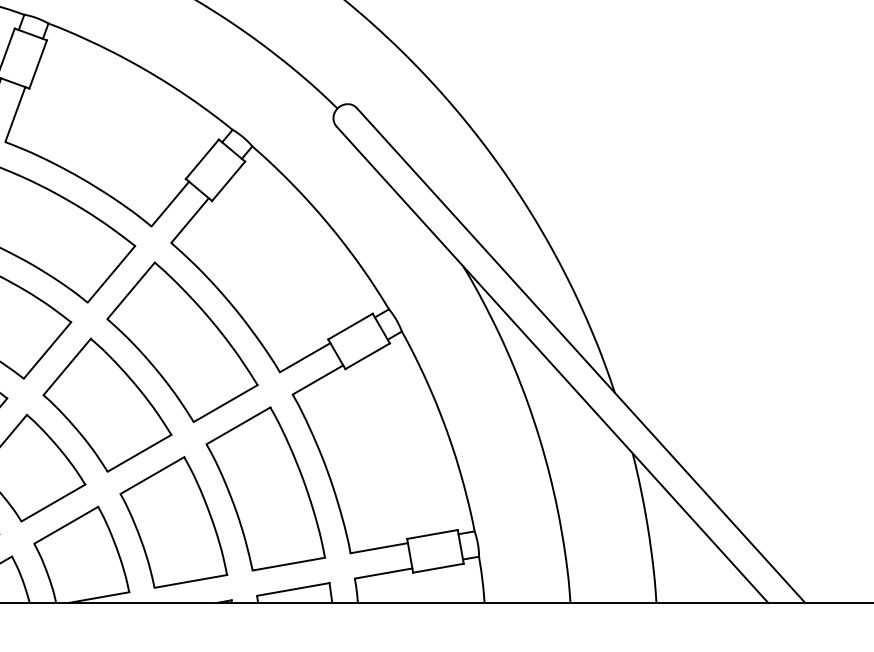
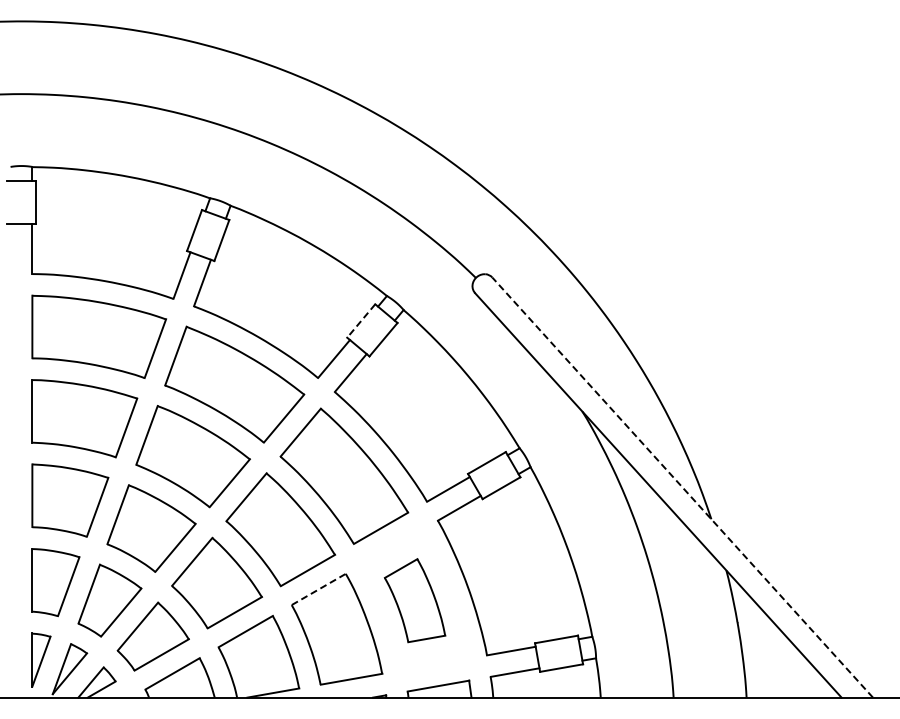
line: (202, 159) -> (361, 321), solid -> dashed
line: (580, 355) -> (682, 487), solid -> dashed
line: (153, 475) -> (319, 589), solid -> dashed
part: (265, 488) -> (414, 600), size x0.6

